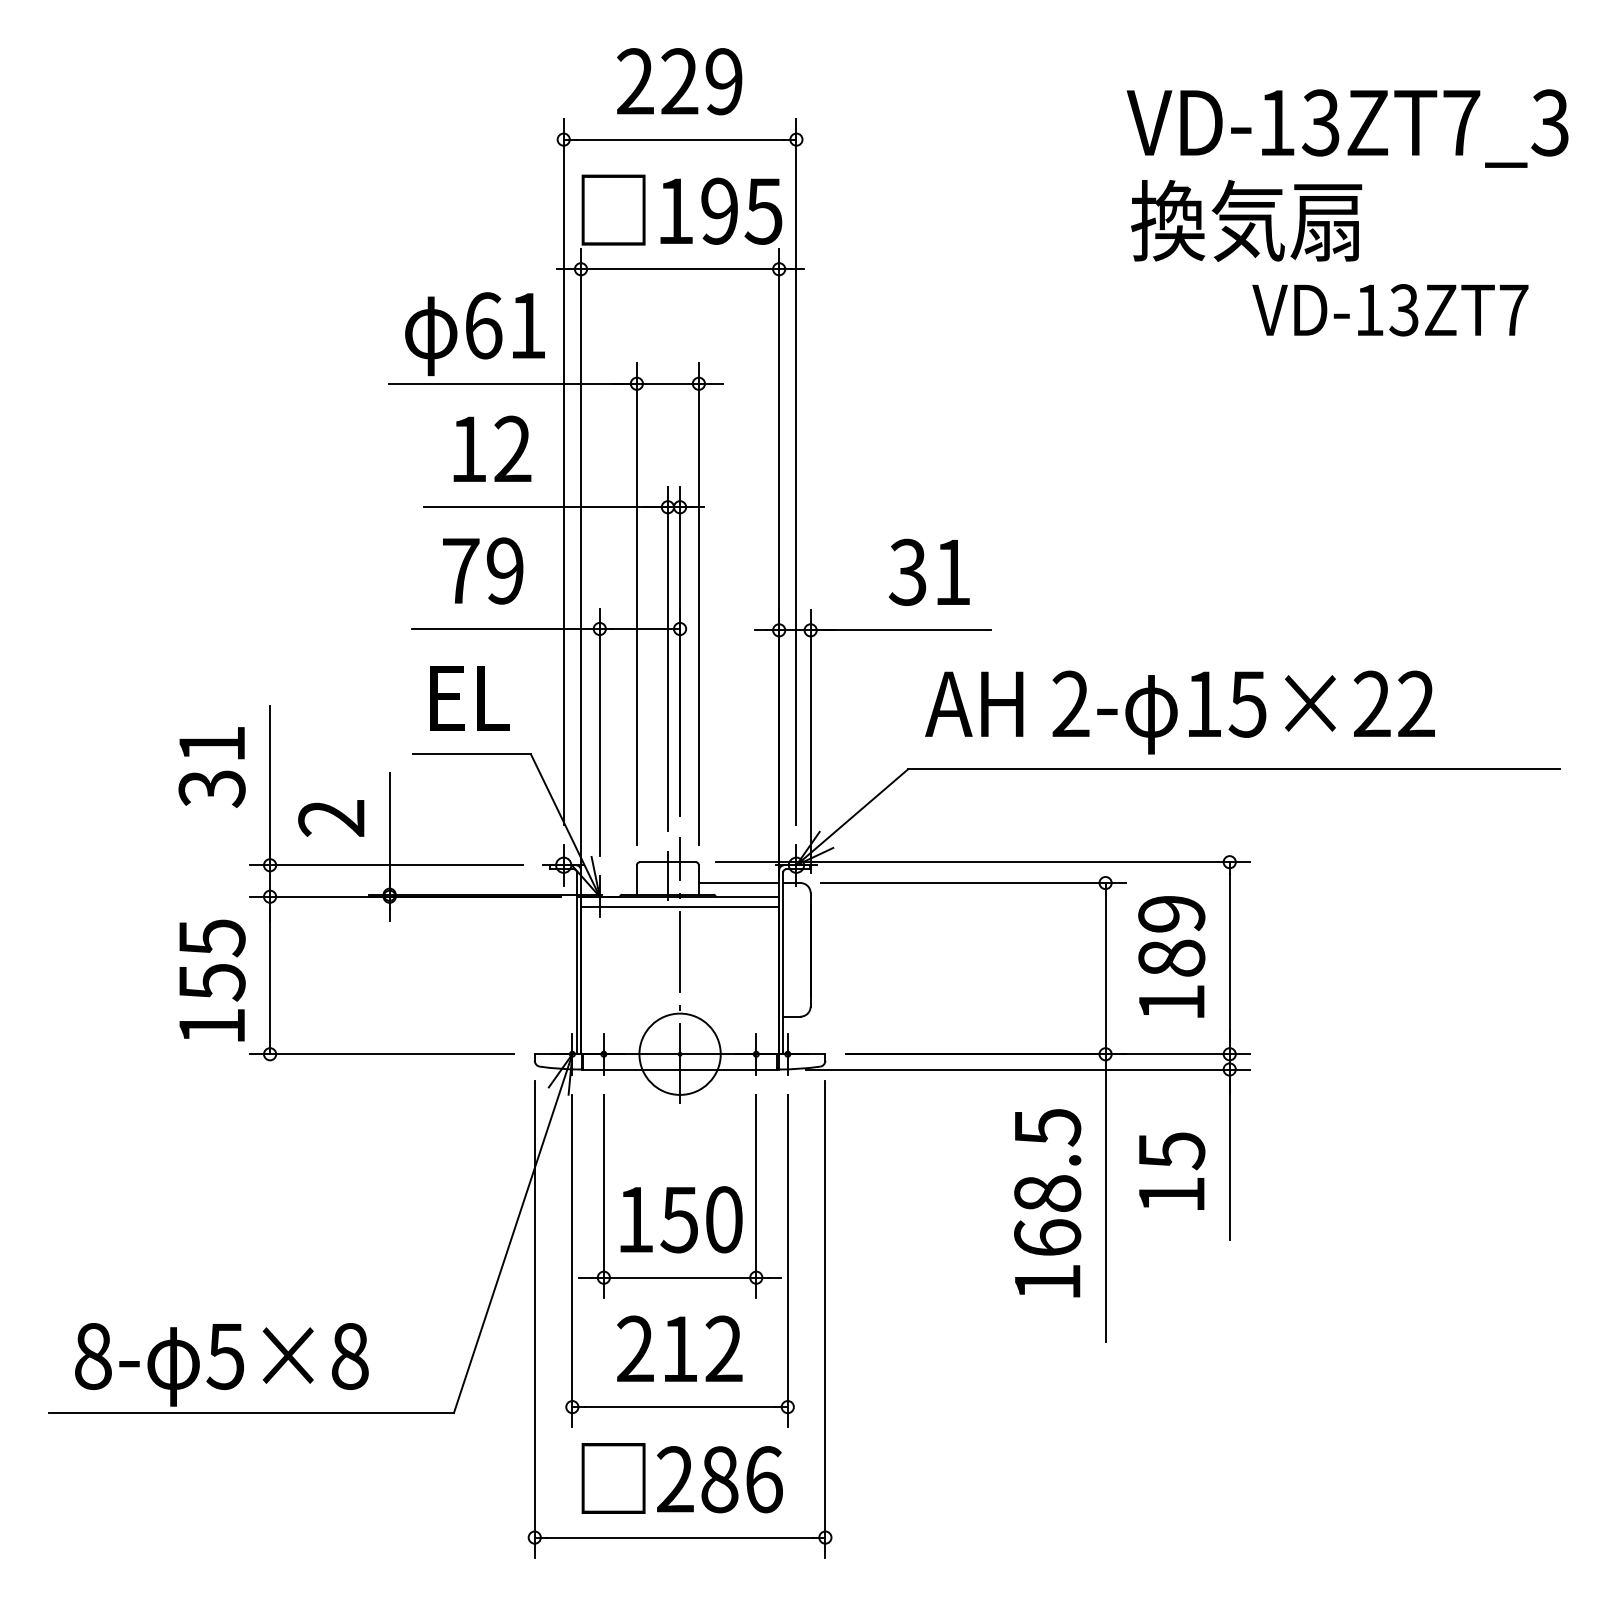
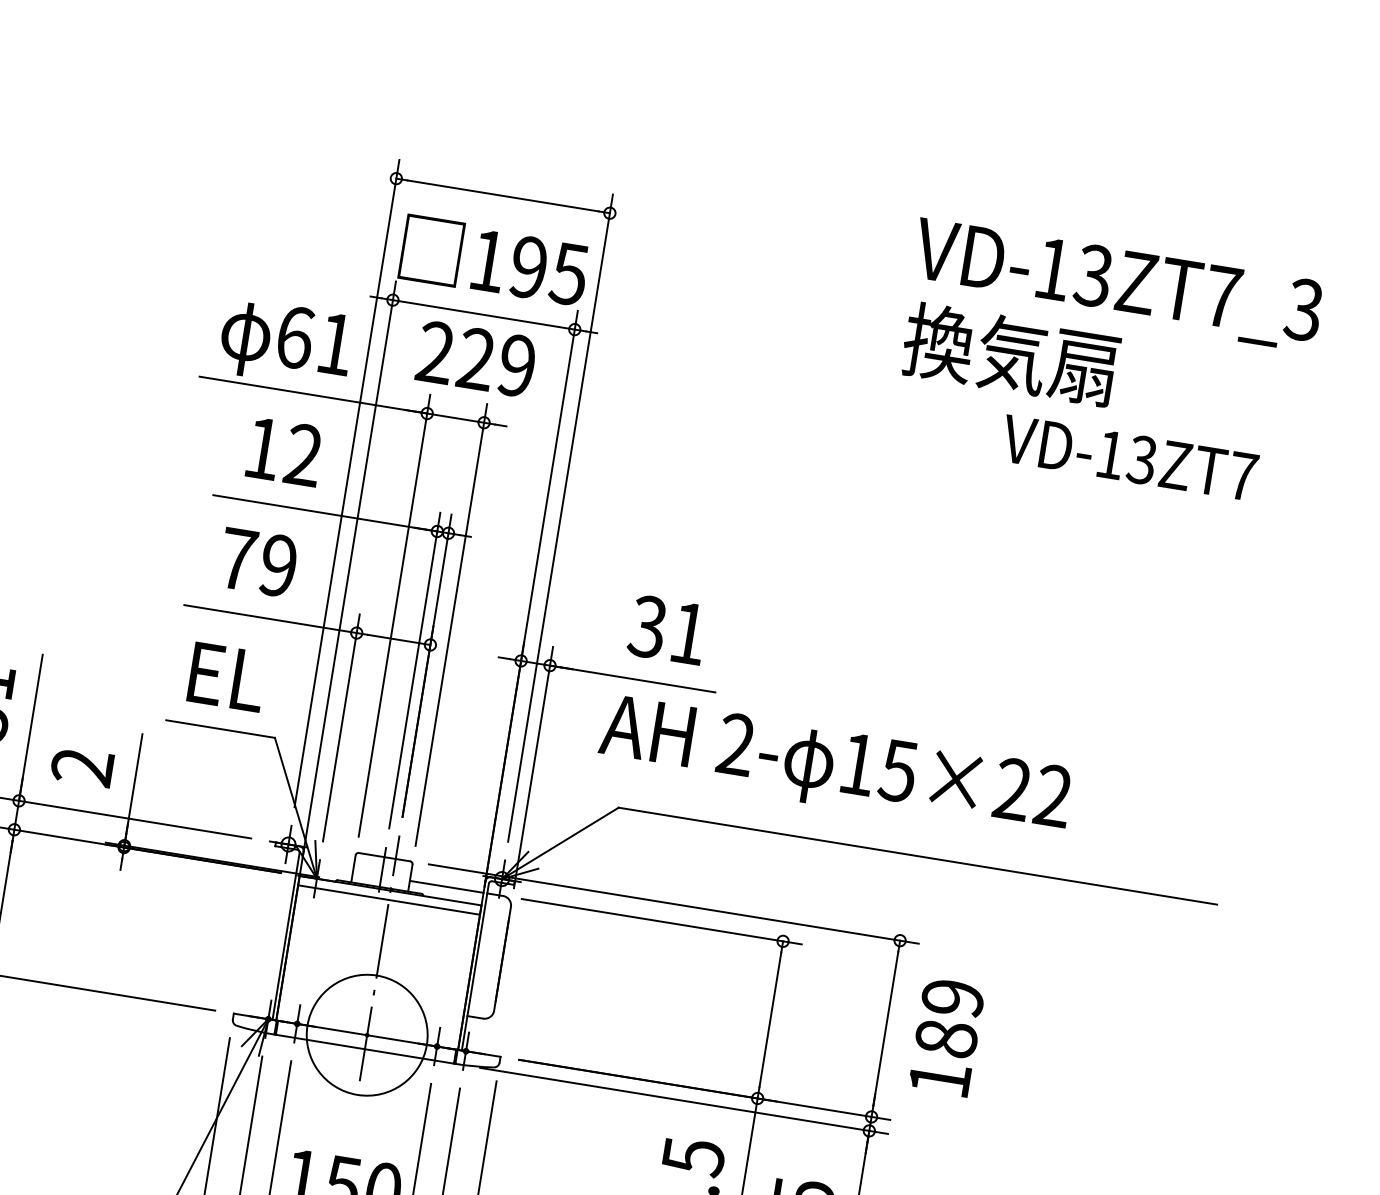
text: (679, 81) -> (476, 359), moved
text: (1179, 712) -> (834, 768), moved
text: (1171, 956) -> (946, 1036), moved
circle: (679, 1053) -> (366, 1034), size x1.6

